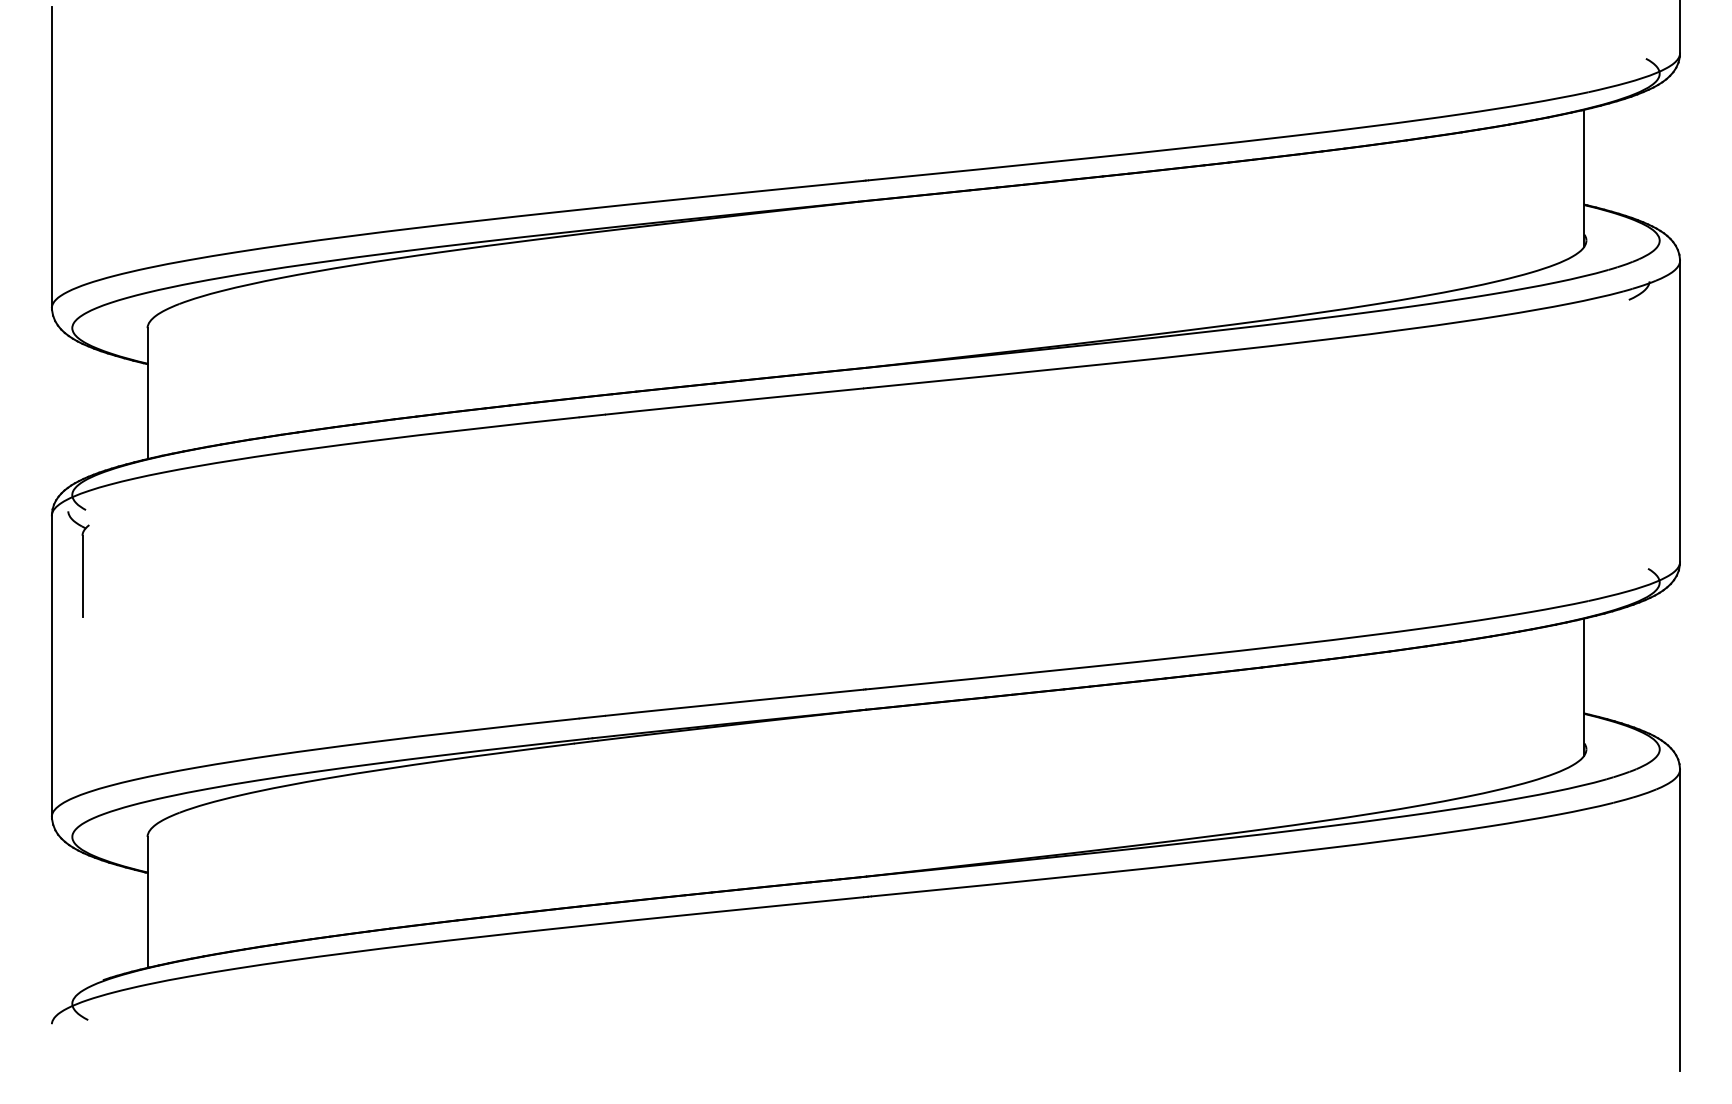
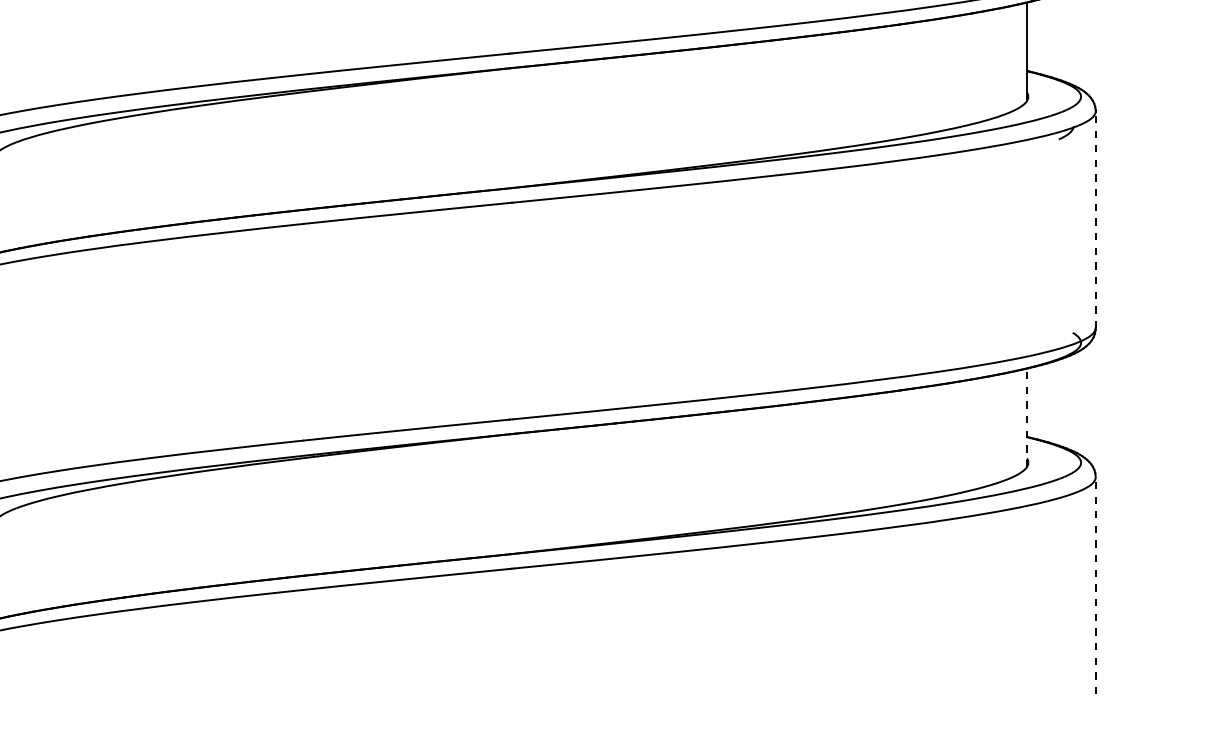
line: (1680, 411) -> (1096, 219), solid -> dashed
line: (1584, 686) -> (1026, 417), solid -> dashed
line: (1680, 920) -> (1096, 585), solid -> dashed

